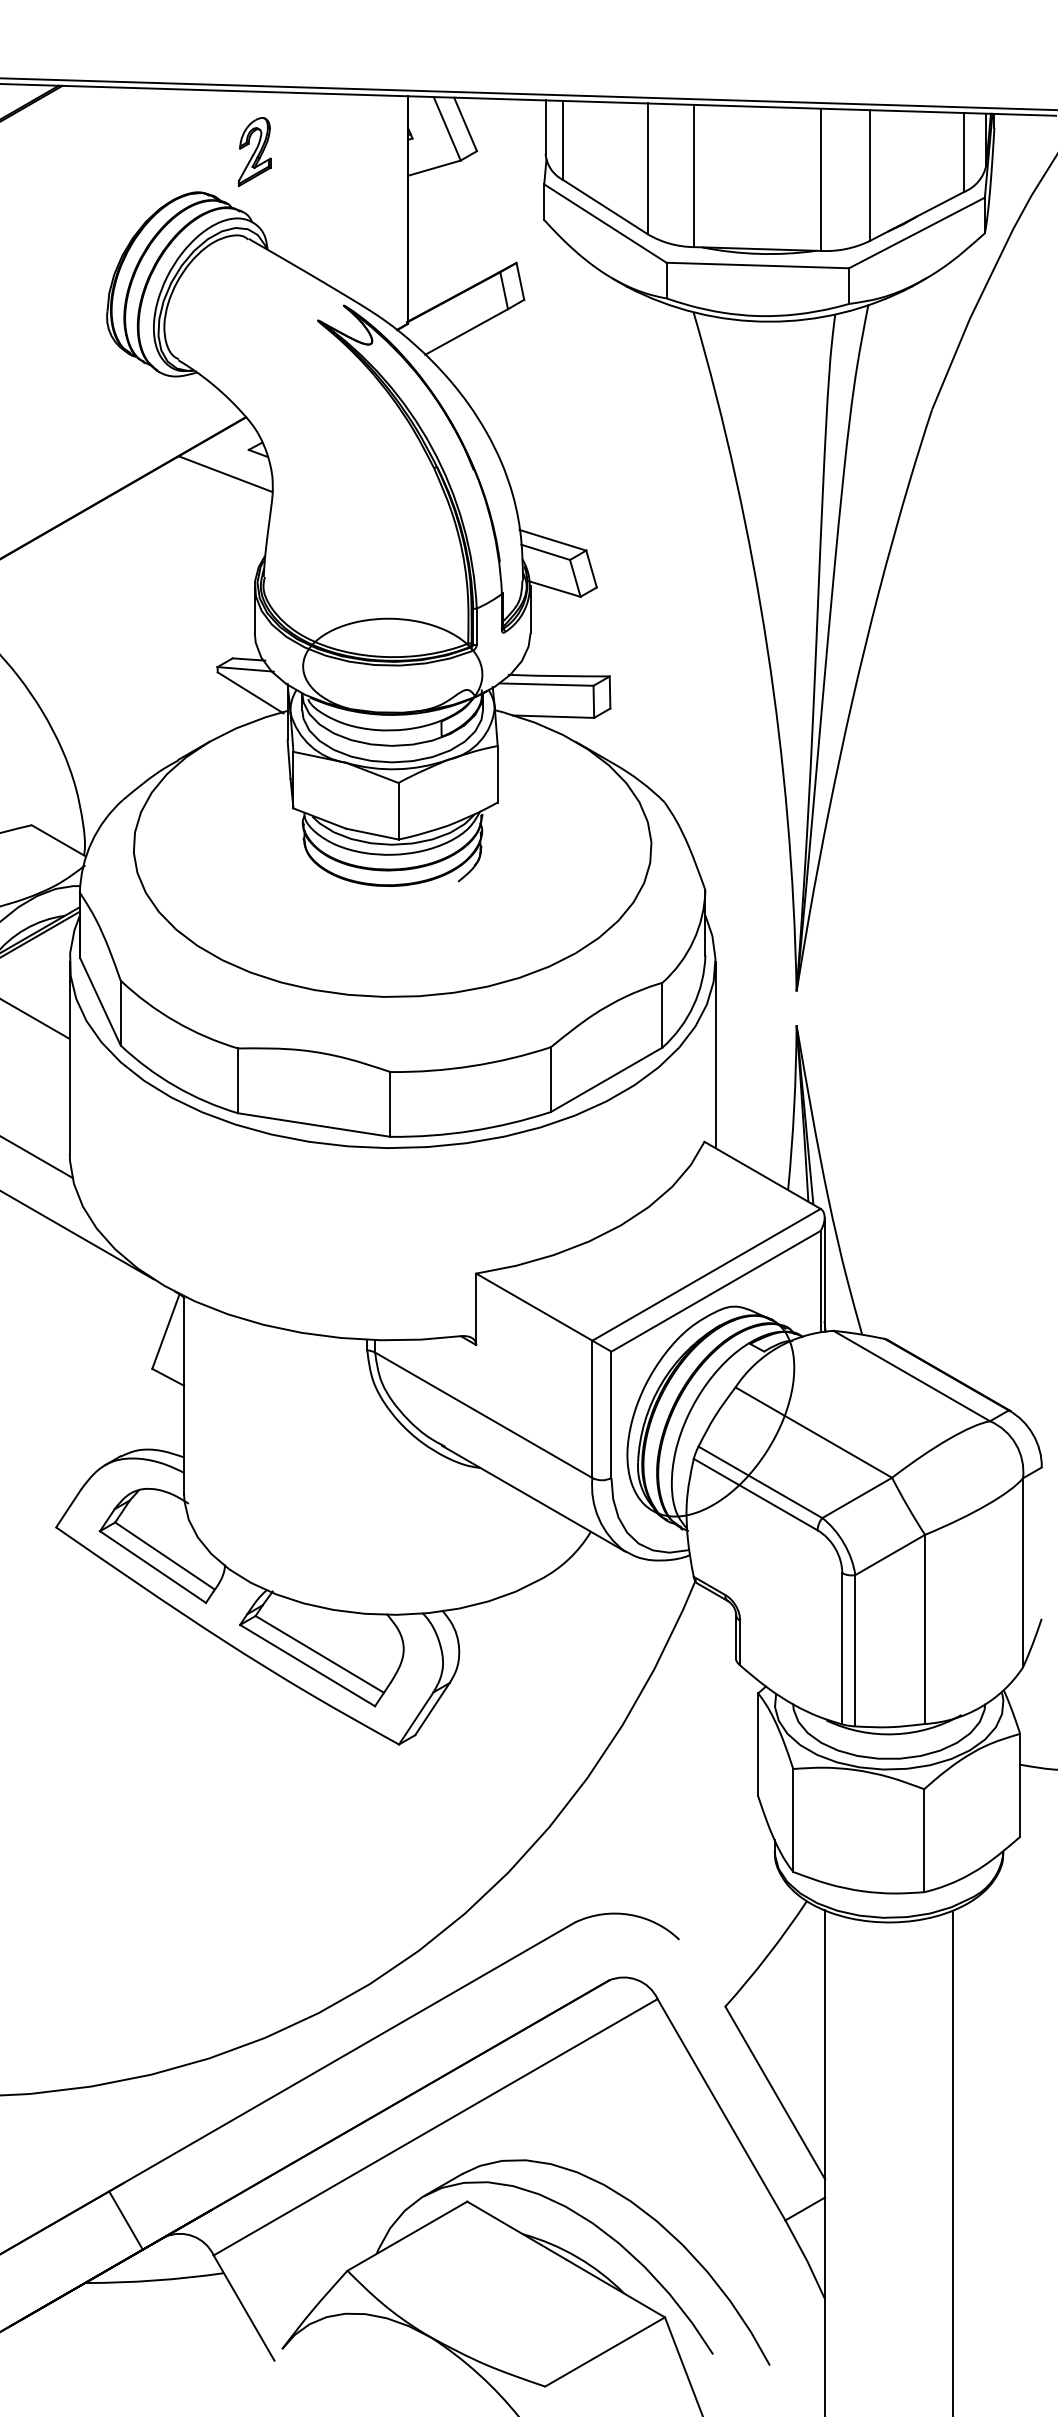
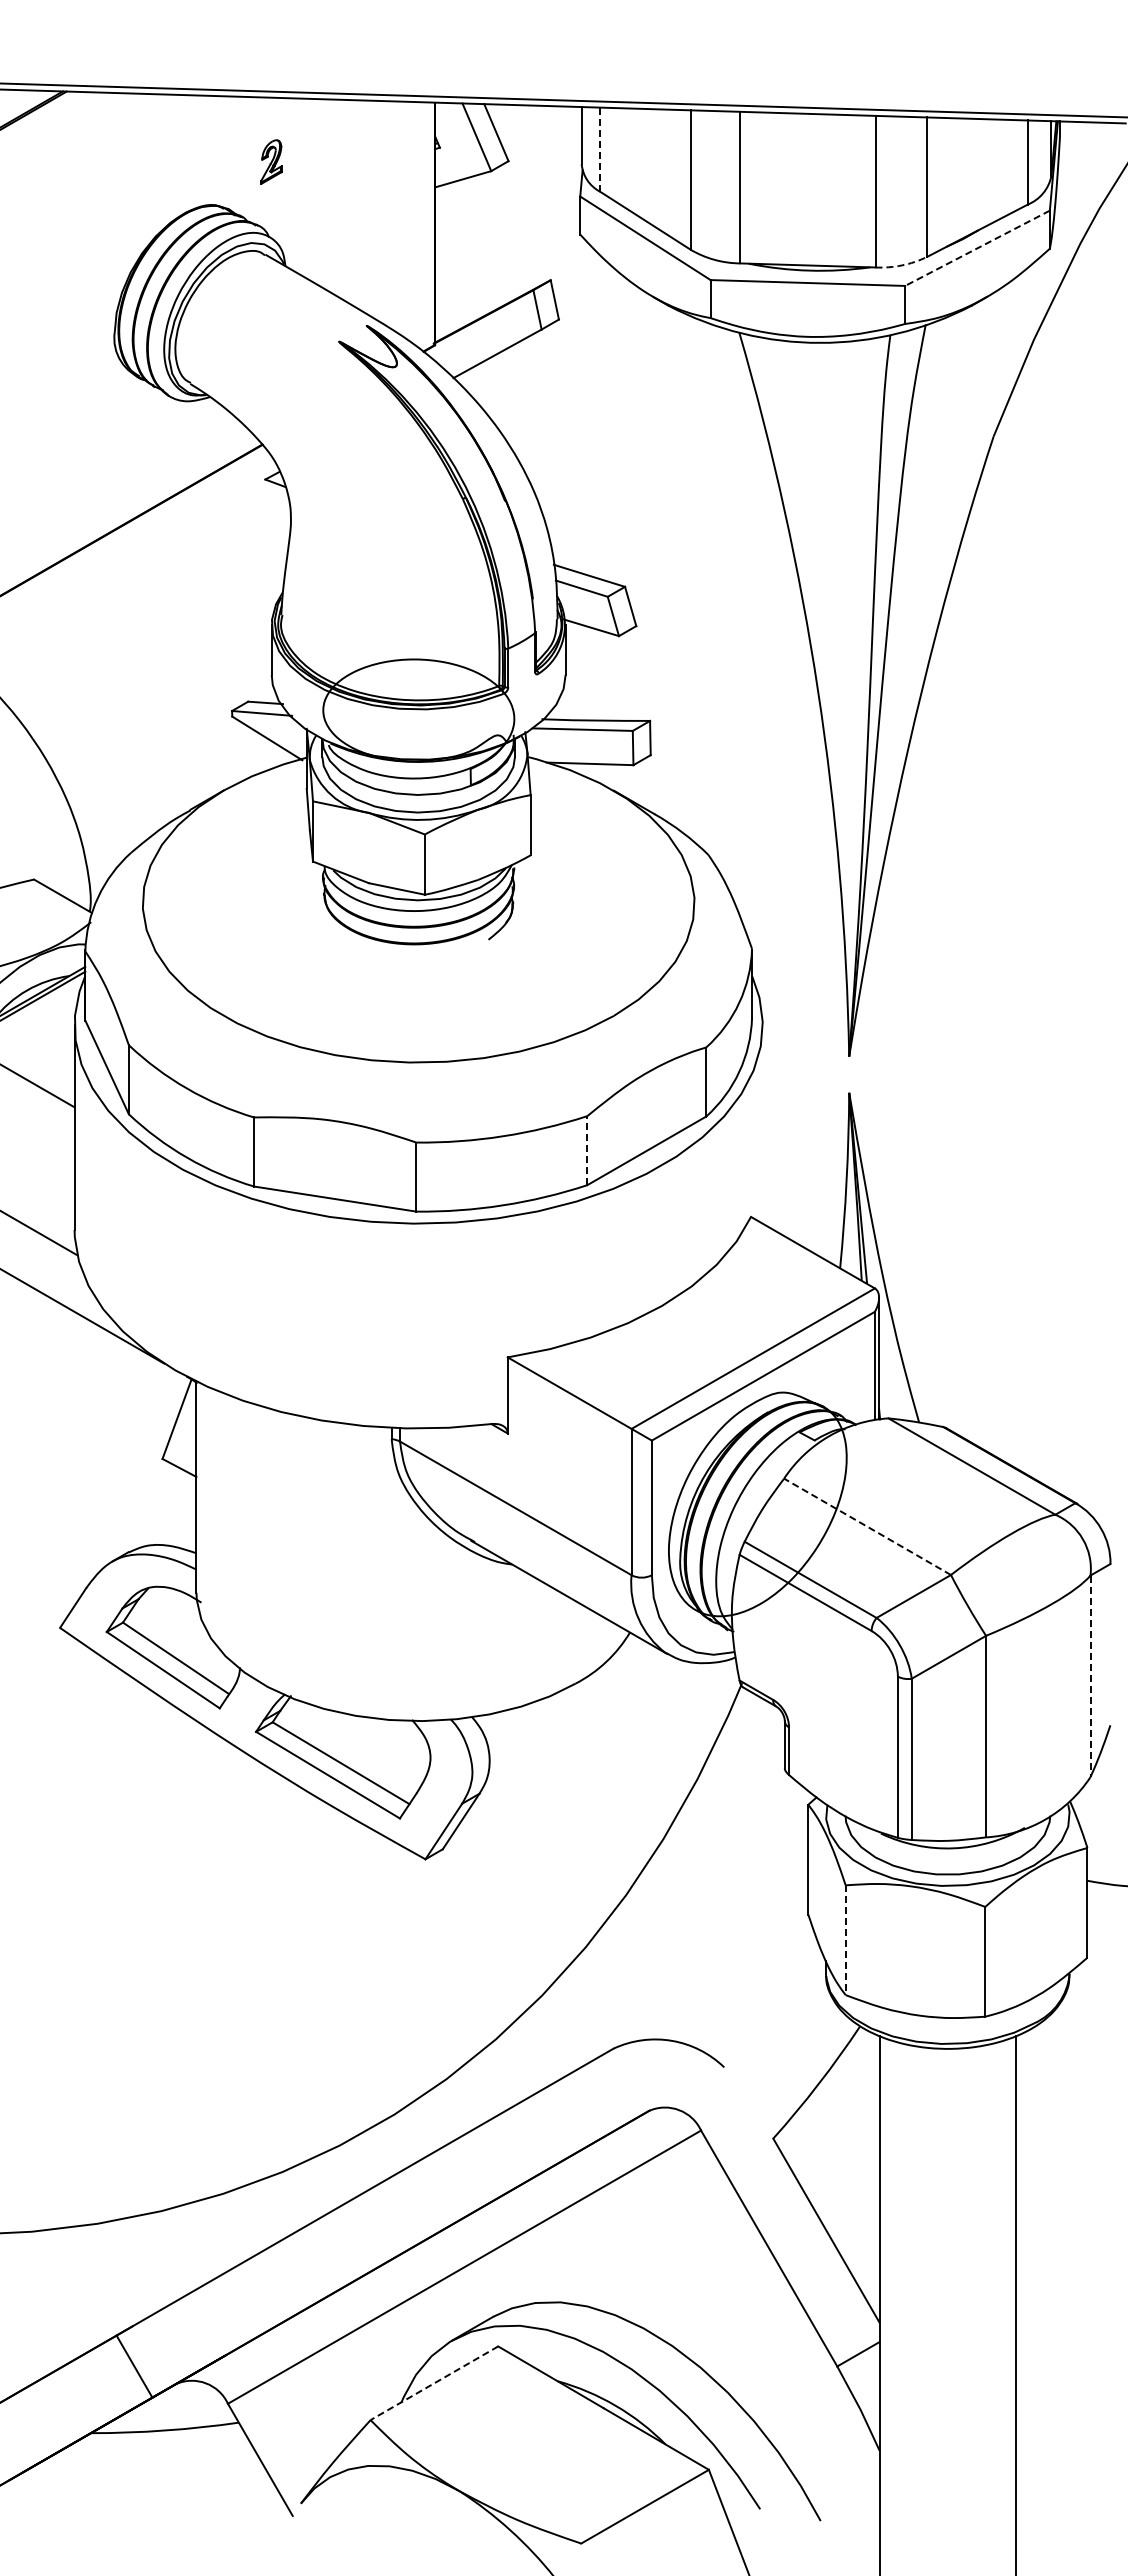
line: (563, 141) -> (600, 150), solid -> dashed
part: (254, 151) -> (271, 161), size x0.6
line: (916, 233) -> (977, 248), solid -> dashed
arc: (846, 249) -> (902, 265), solid -> dashed
line: (225, 474) -> (240, 505), removed
line: (715, 1055) -> (762, 1124), removed
line: (551, 1079) -> (587, 1150), solid -> dashed
line: (813, 1432) -> (867, 1526), solid -> dashed
line: (1023, 1573) -> (1090, 1676), solid -> dashed
line: (793, 1820) -> (845, 1940), solid -> dashed
line: (407, 2236) -> (434, 2383), solid -> dashed

